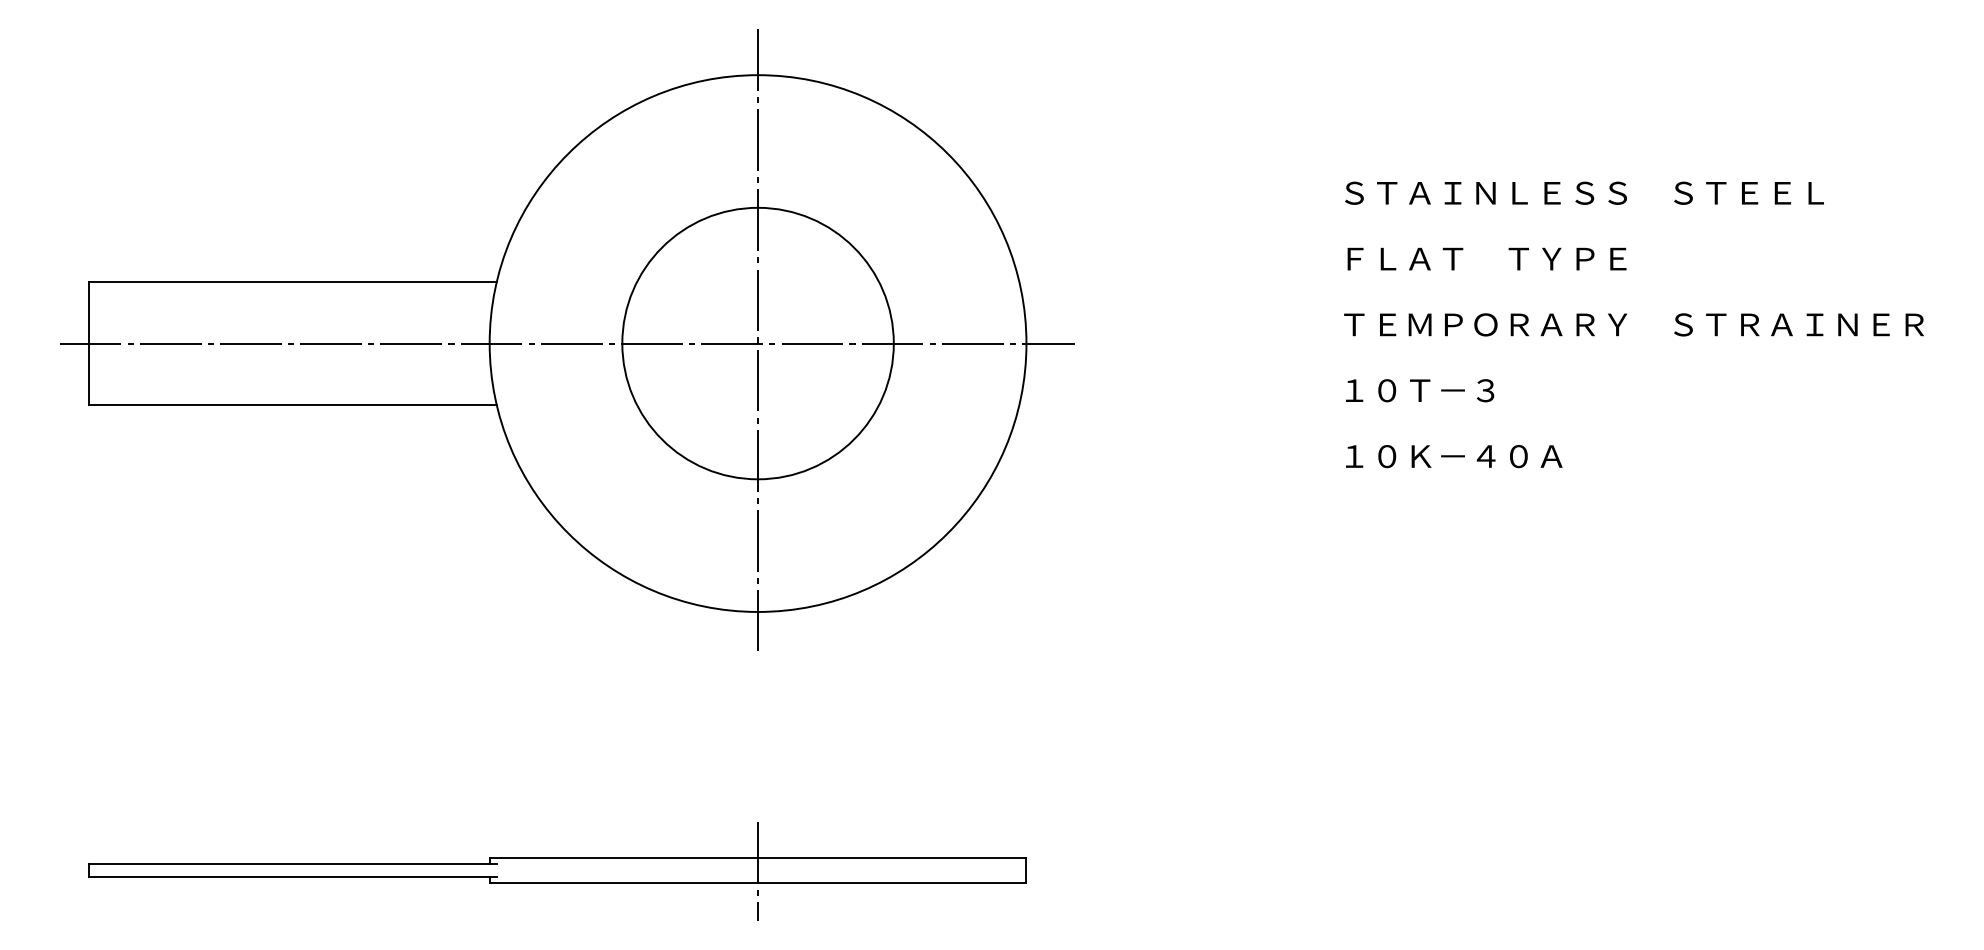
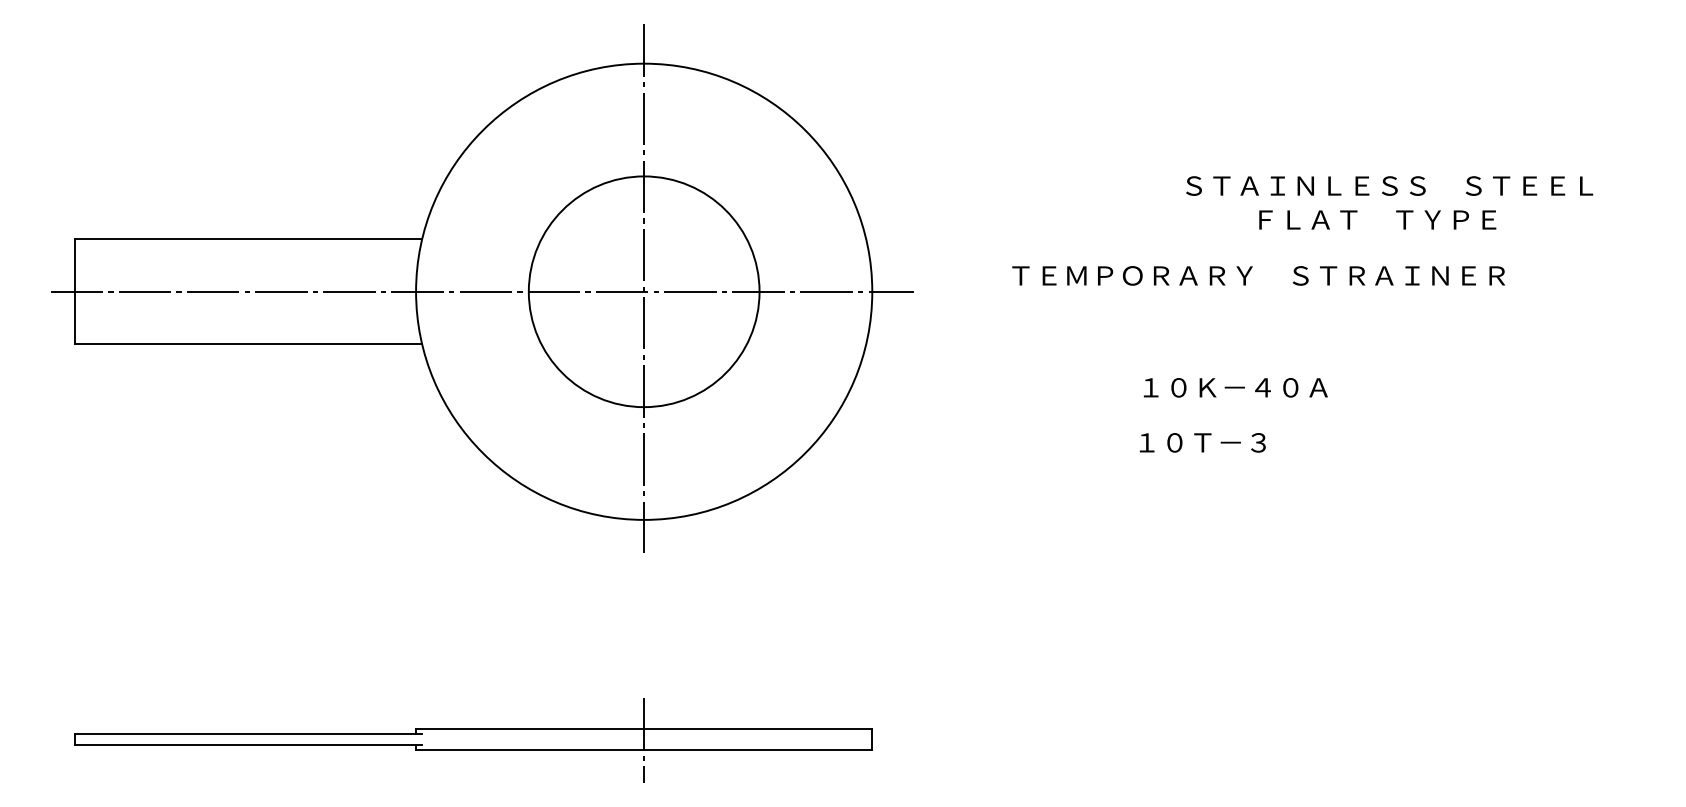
text: (1584, 192) -> (1389, 185), moved
text: (1486, 258) -> (1377, 219), moved
text: (1633, 324) -> (1258, 275), moved
text: (1419, 390) -> (1202, 442), moved

